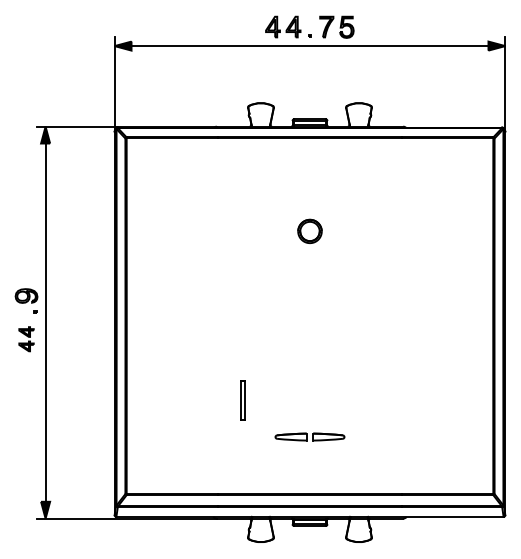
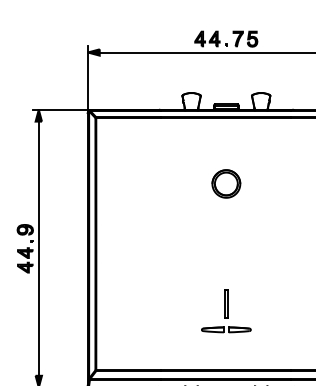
part: (309, 231) -> (226, 184), size x1.67
part: (26, 339) -> (25, 260), size x1.43
part: (242, 400) -> (226, 303), moved

